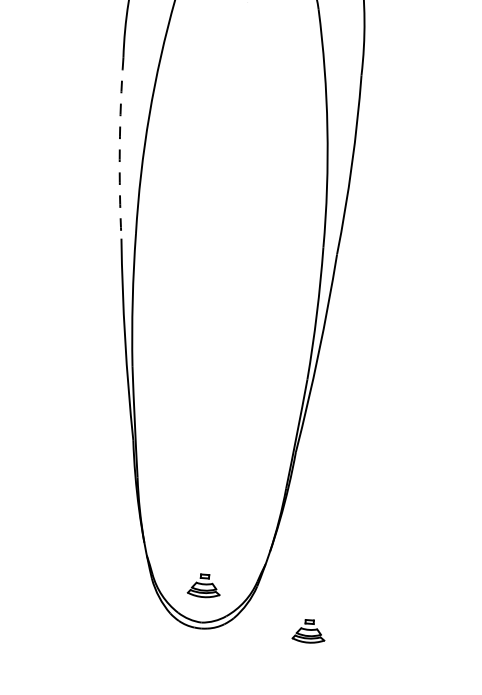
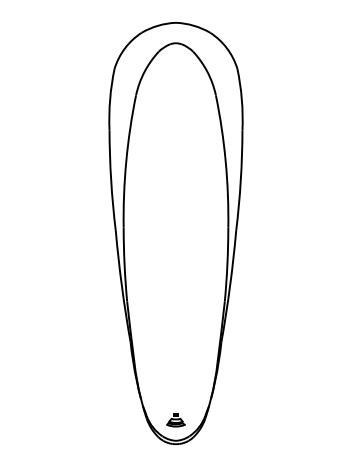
arc: (120, 147) -> (111, 180), dashed -> solid
part: (308, 631) -> (235, 441), removed

